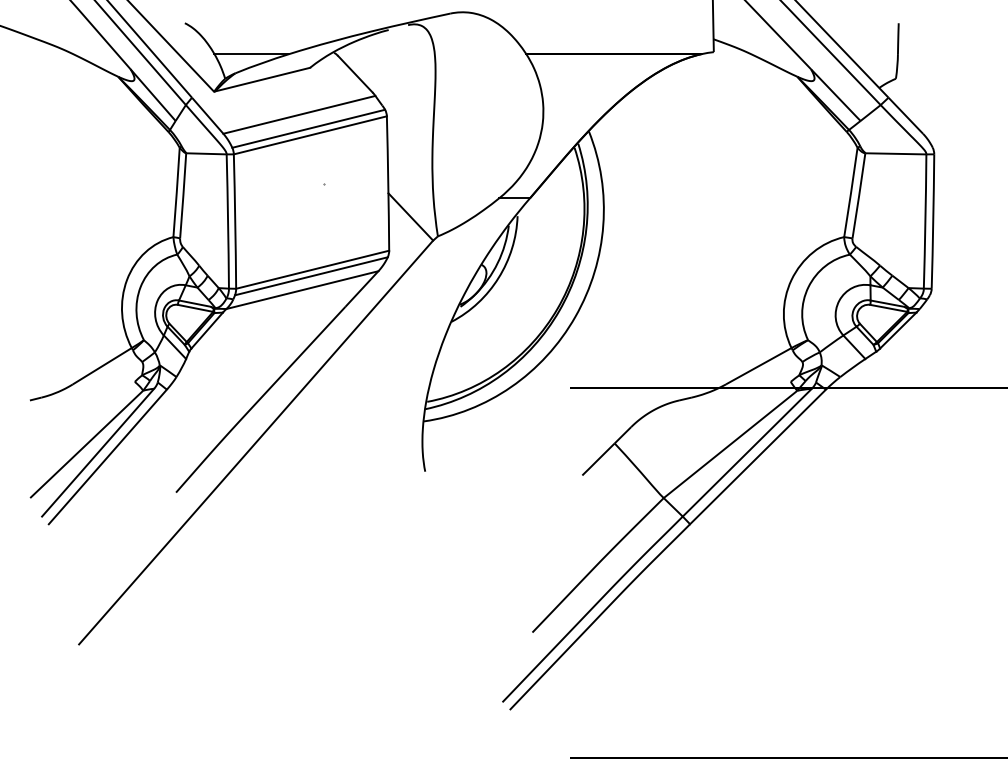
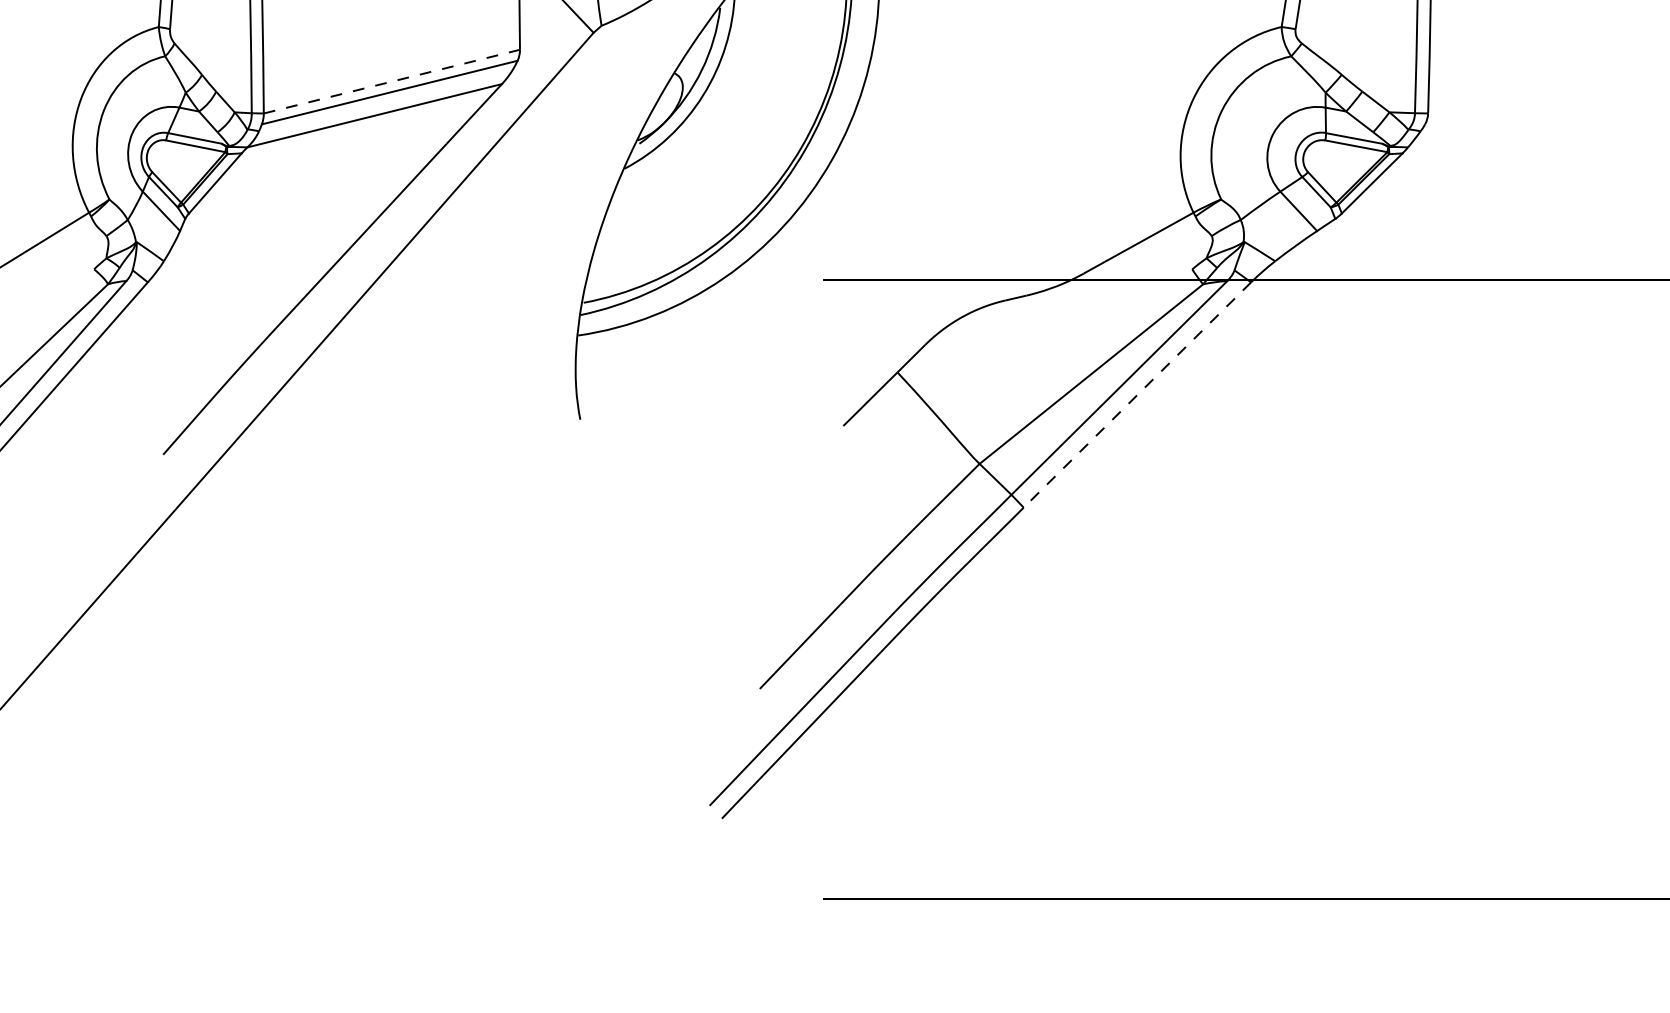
line: (312, 269) -> (391, 81), solid -> dashed
line: (758, 456) -> (1138, 394), solid -> dashed

